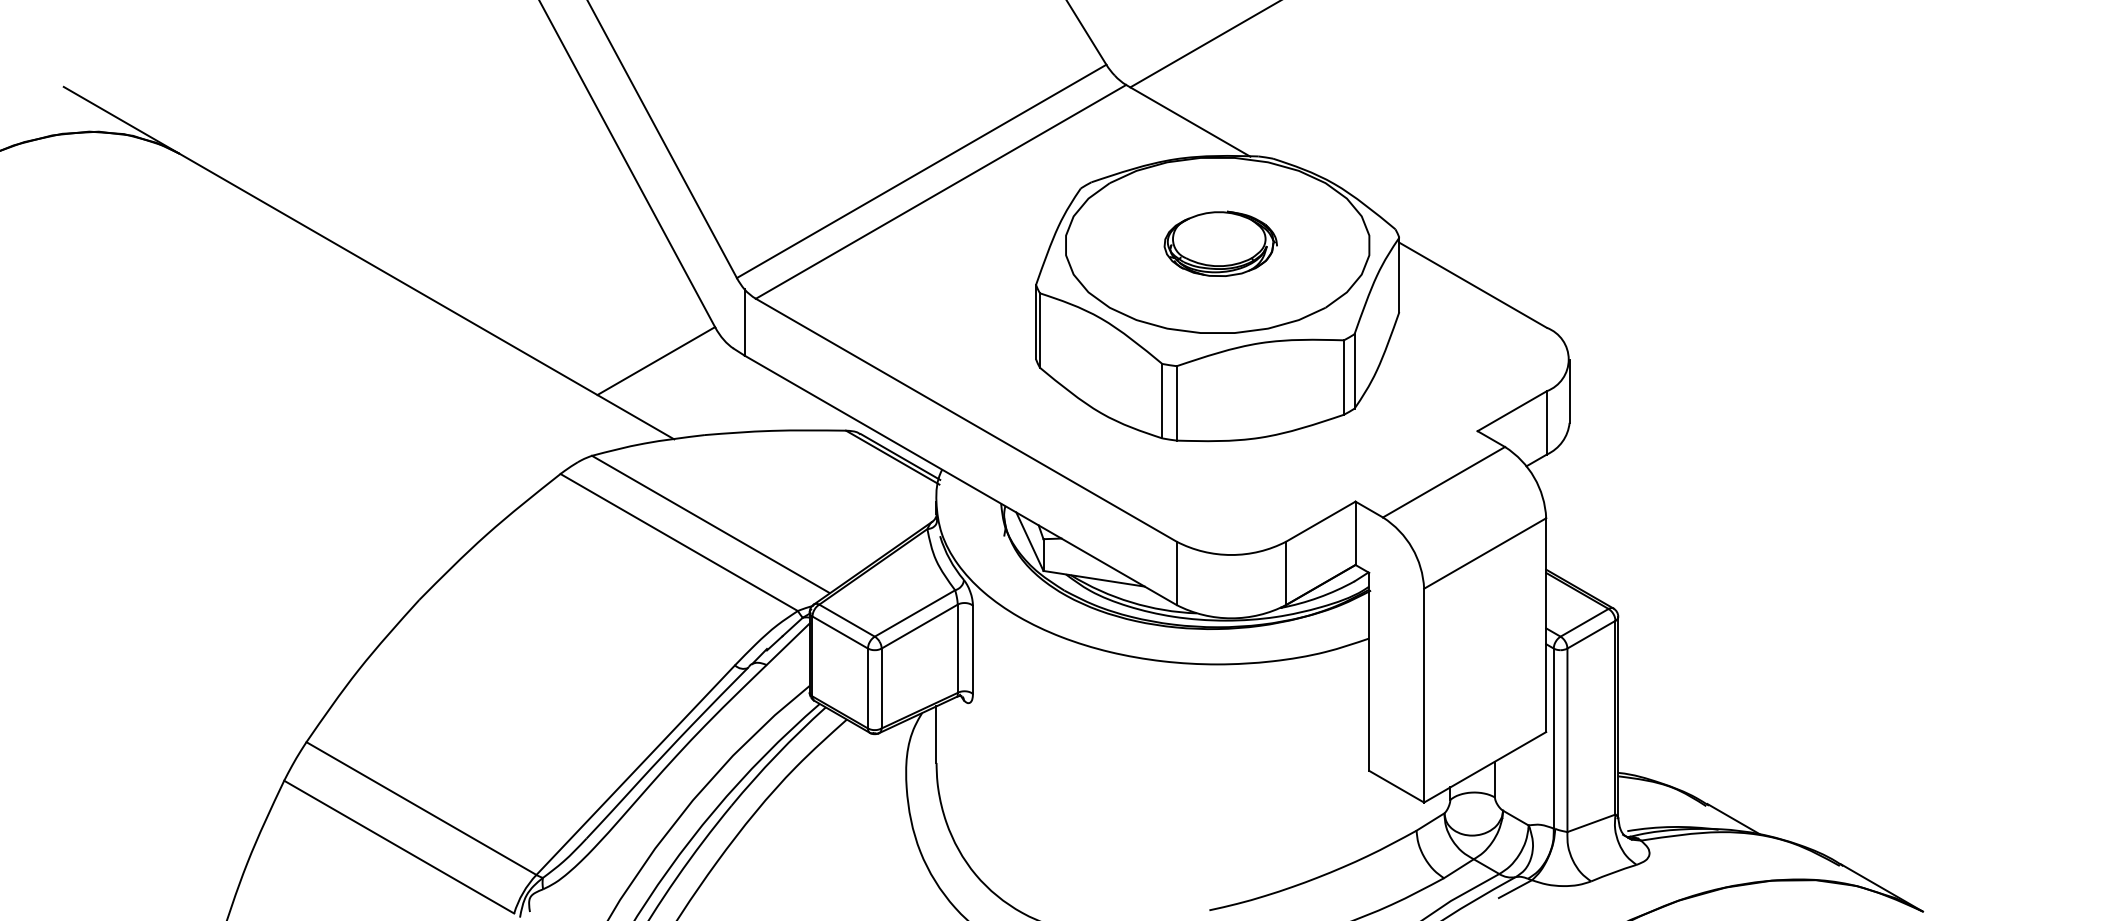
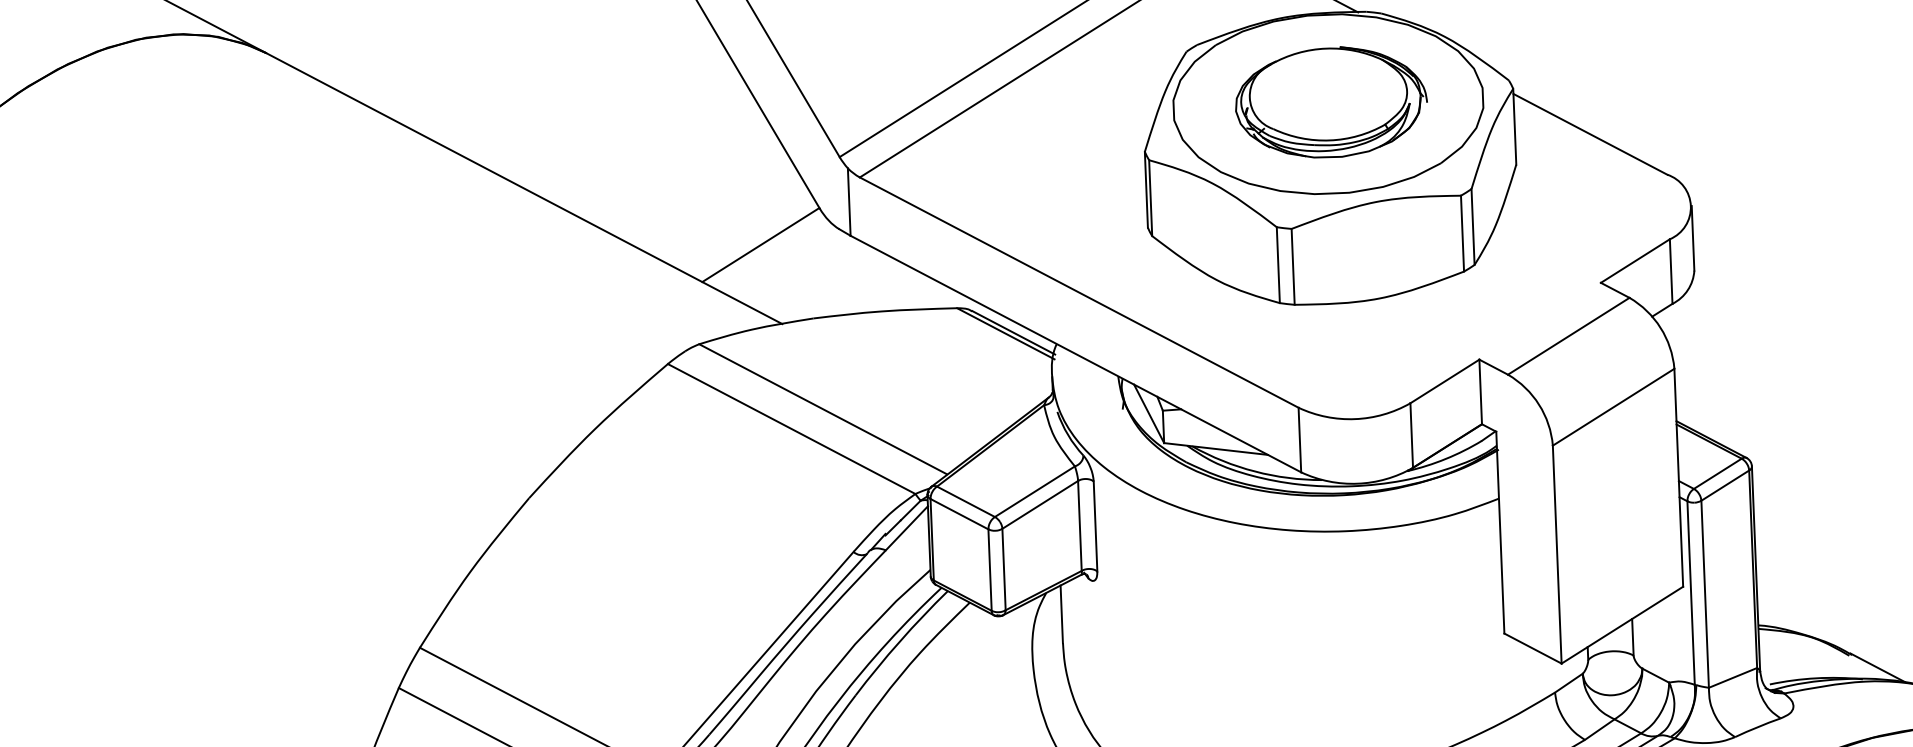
part: (1220, 243) -> (1331, 102), size x1.67

